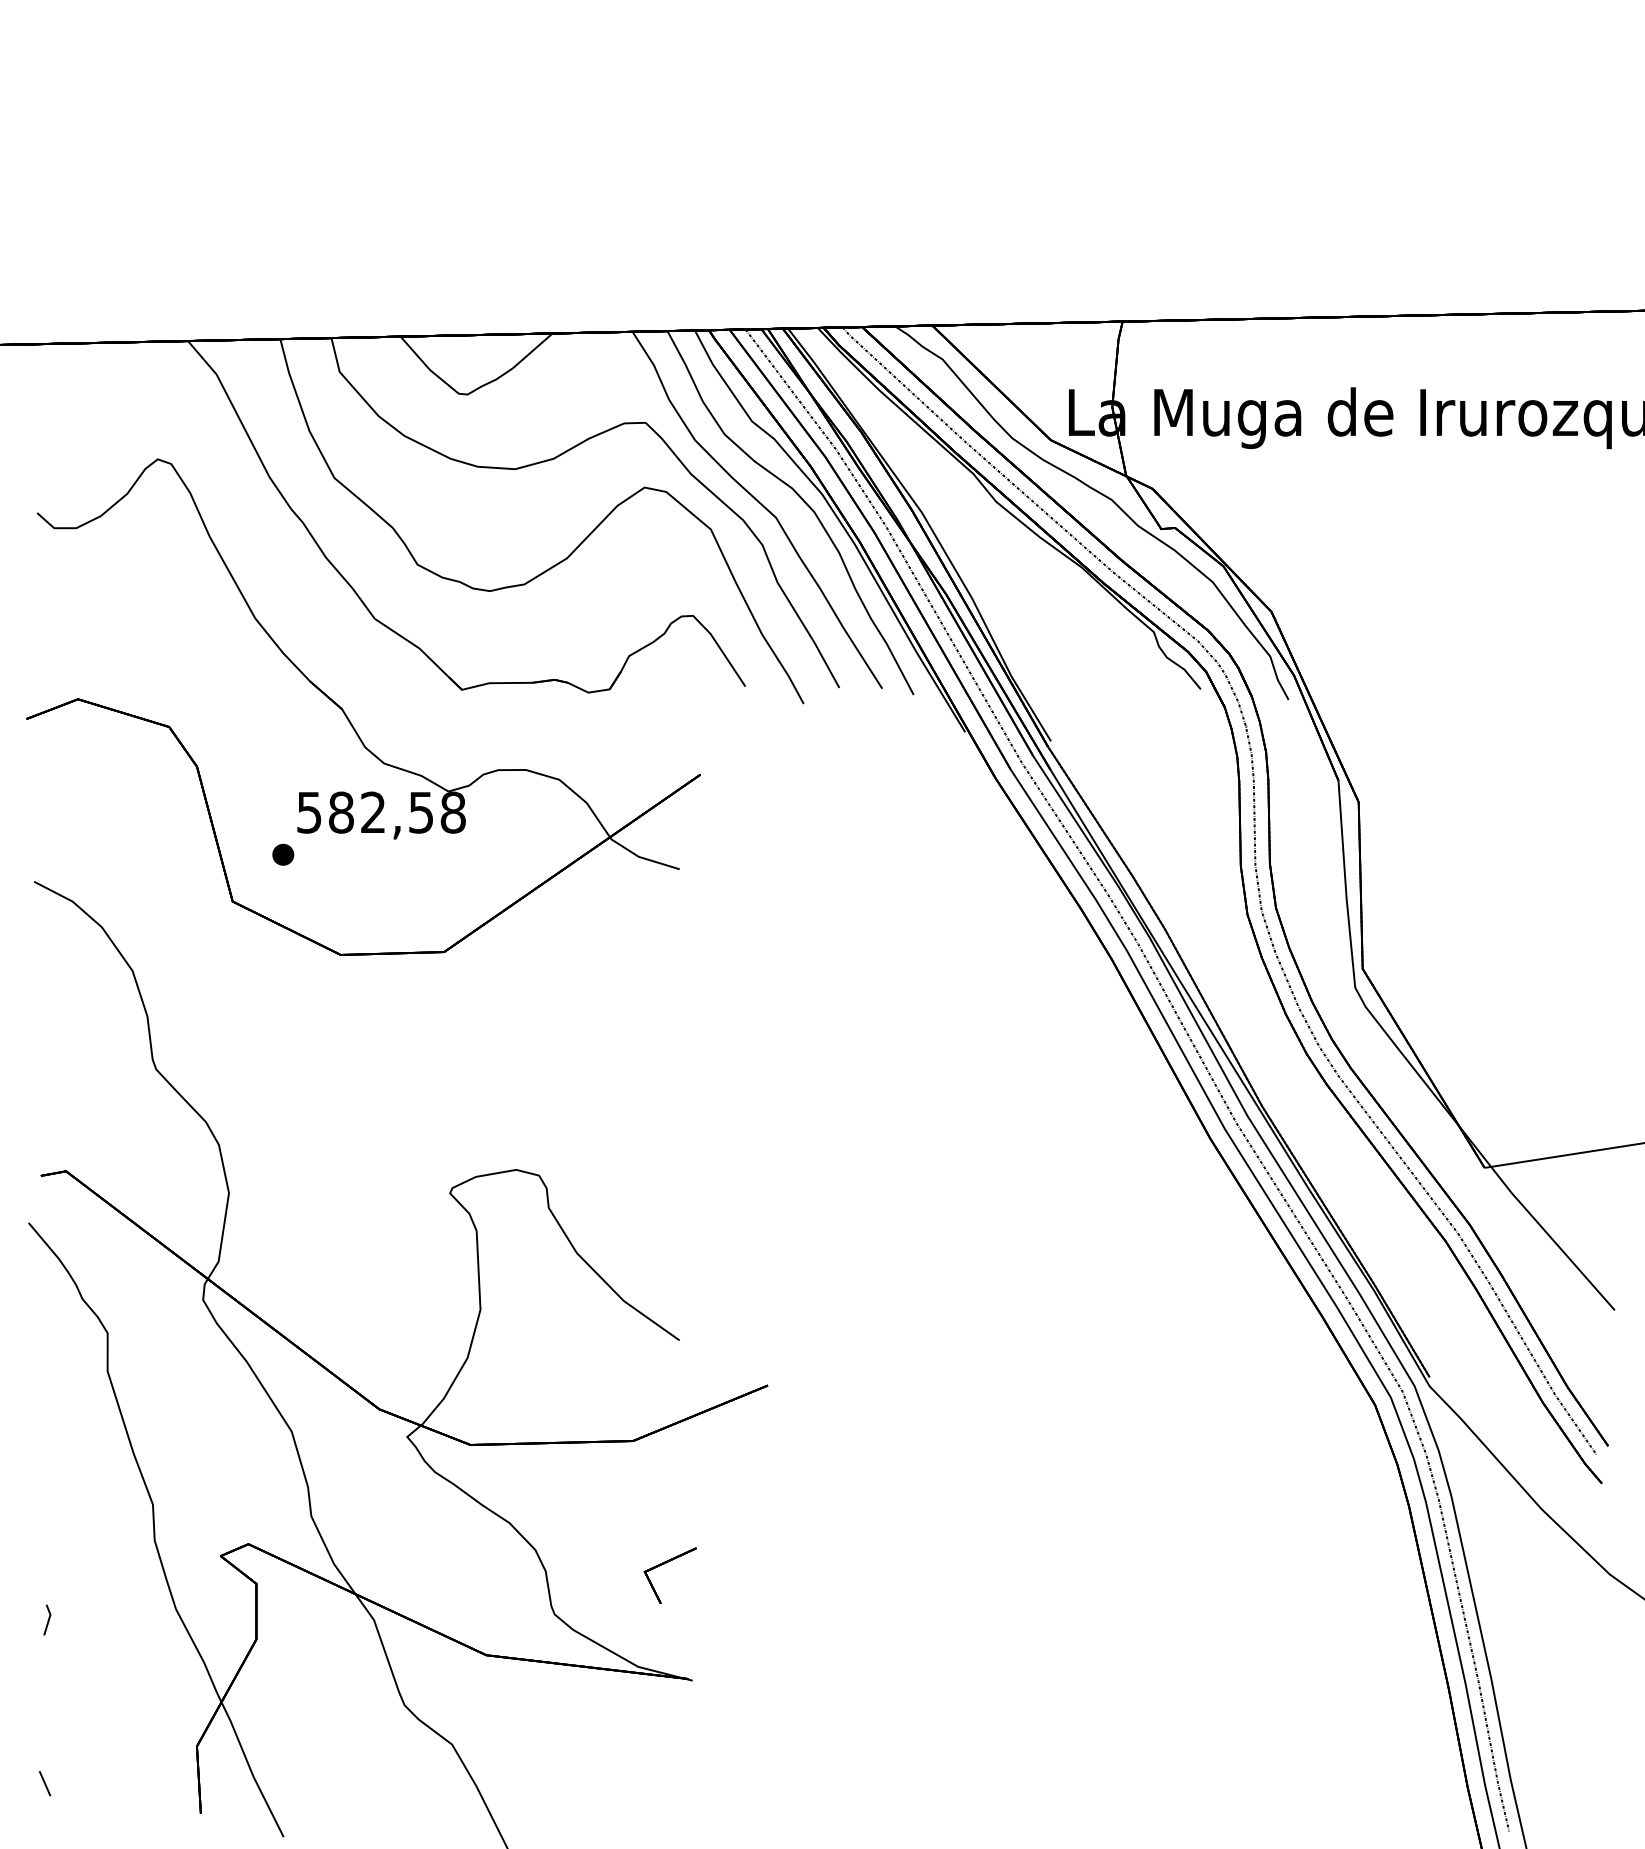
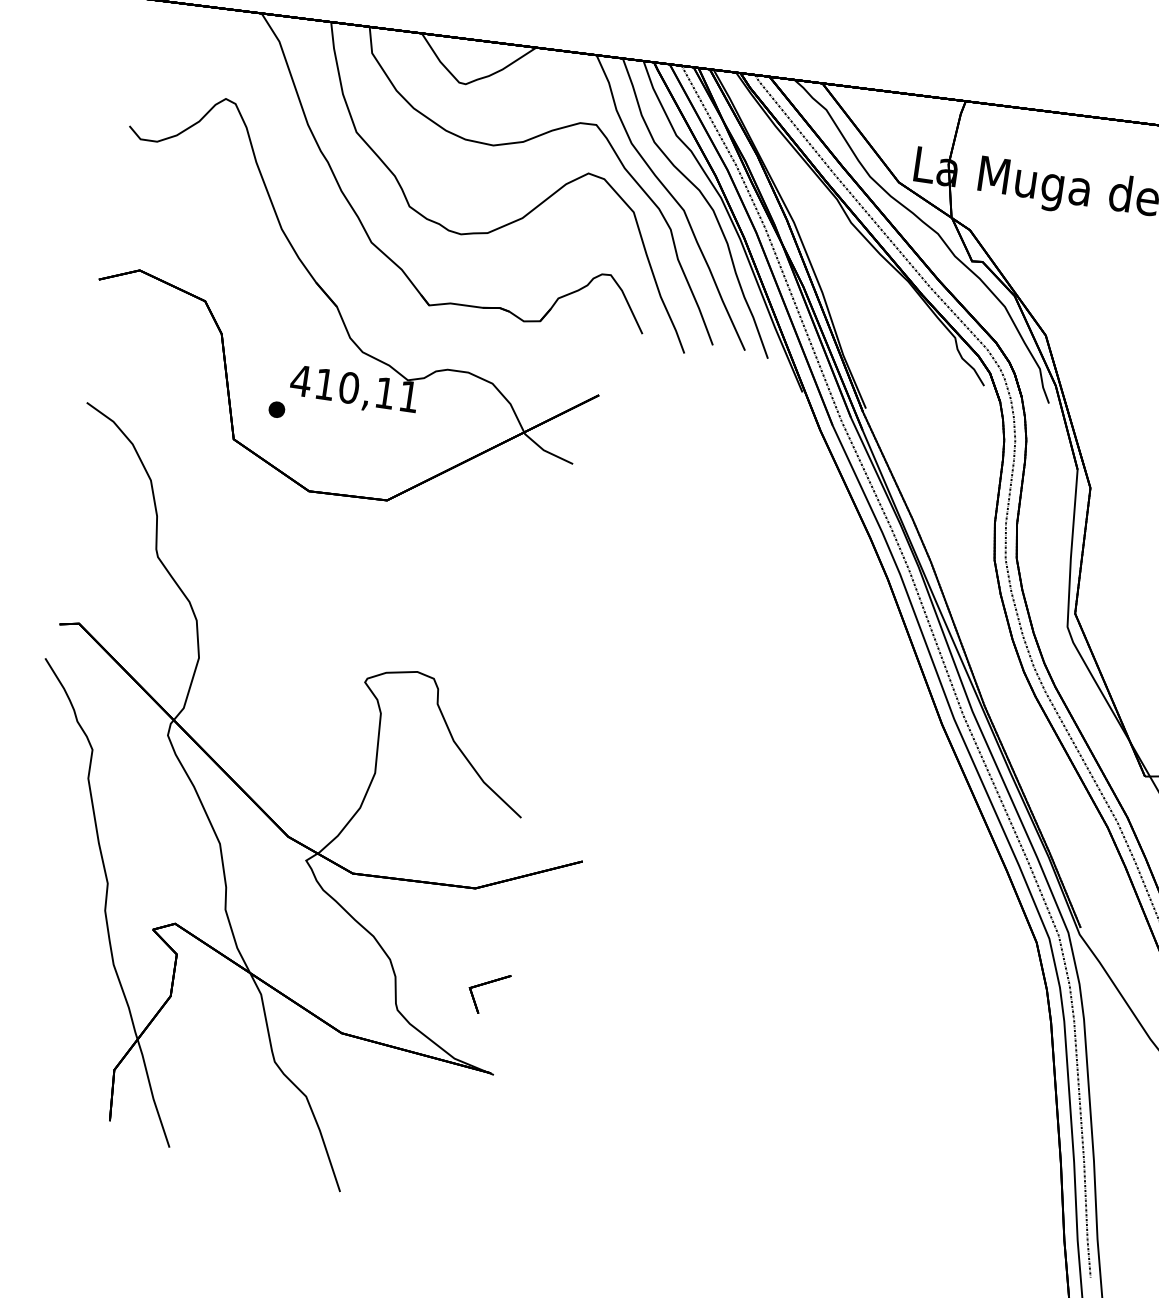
text: (380, 812) -> (354, 388), 582,58 -> 410,11
line: (48, 1619) -> (16, 958), removed

